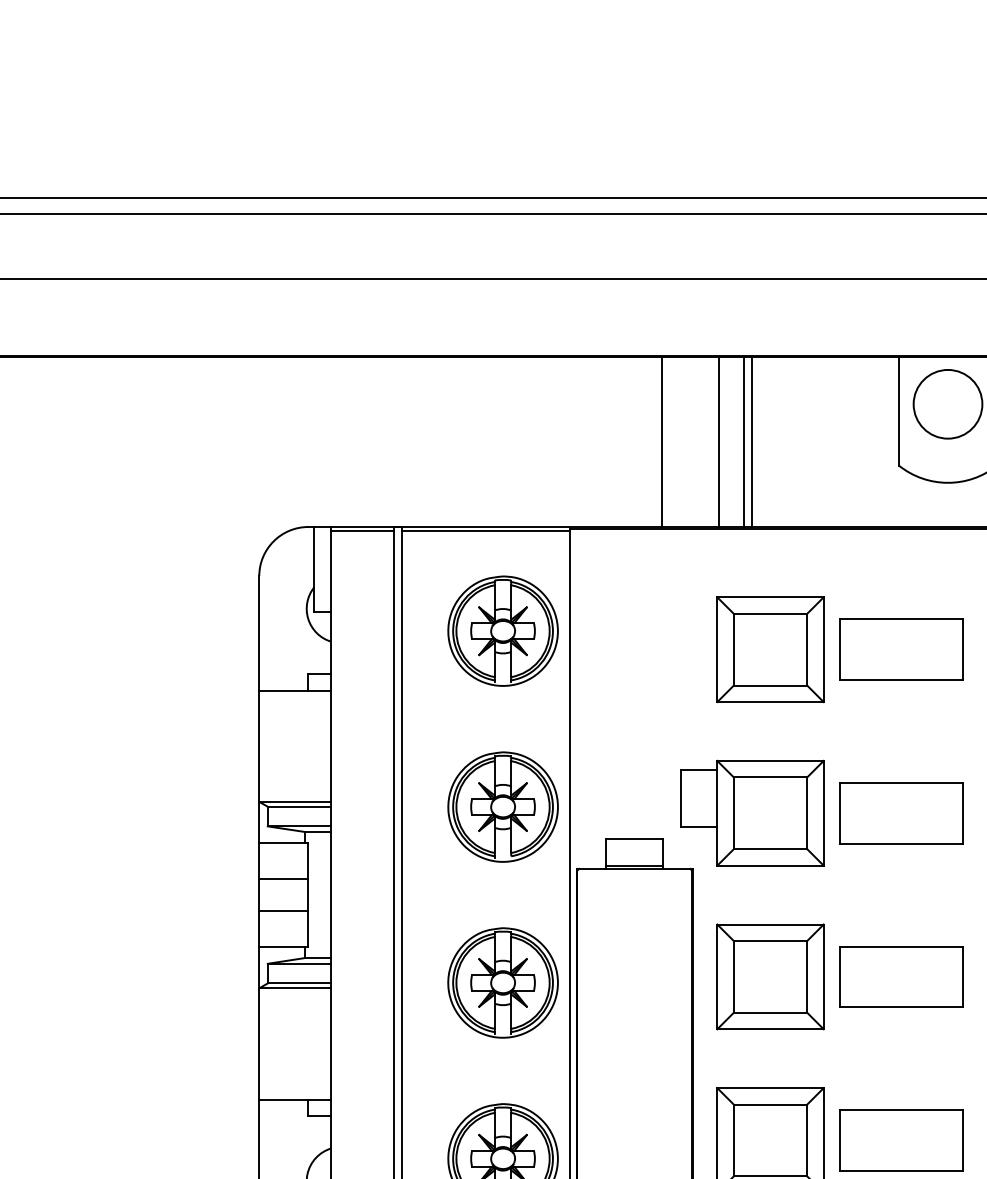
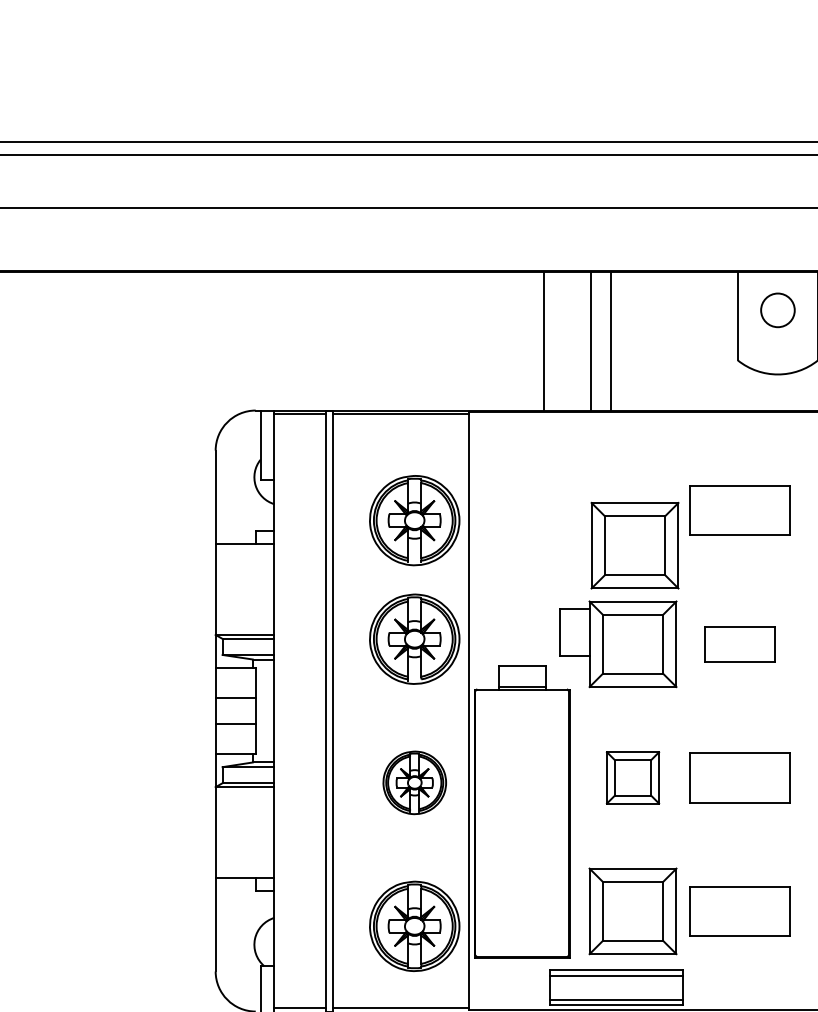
circle: (947, 404) -> (777, 310), size x0.6
line: (751, 442) -> (617, 341), removed
part: (502, 631) -> (414, 520), moved
part: (769, 649) -> (634, 545), moved
part: (900, 813) -> (739, 644), size x0.7
part: (769, 976) -> (632, 777), size x0.6
part: (502, 982) -> (414, 782), size x0.7

